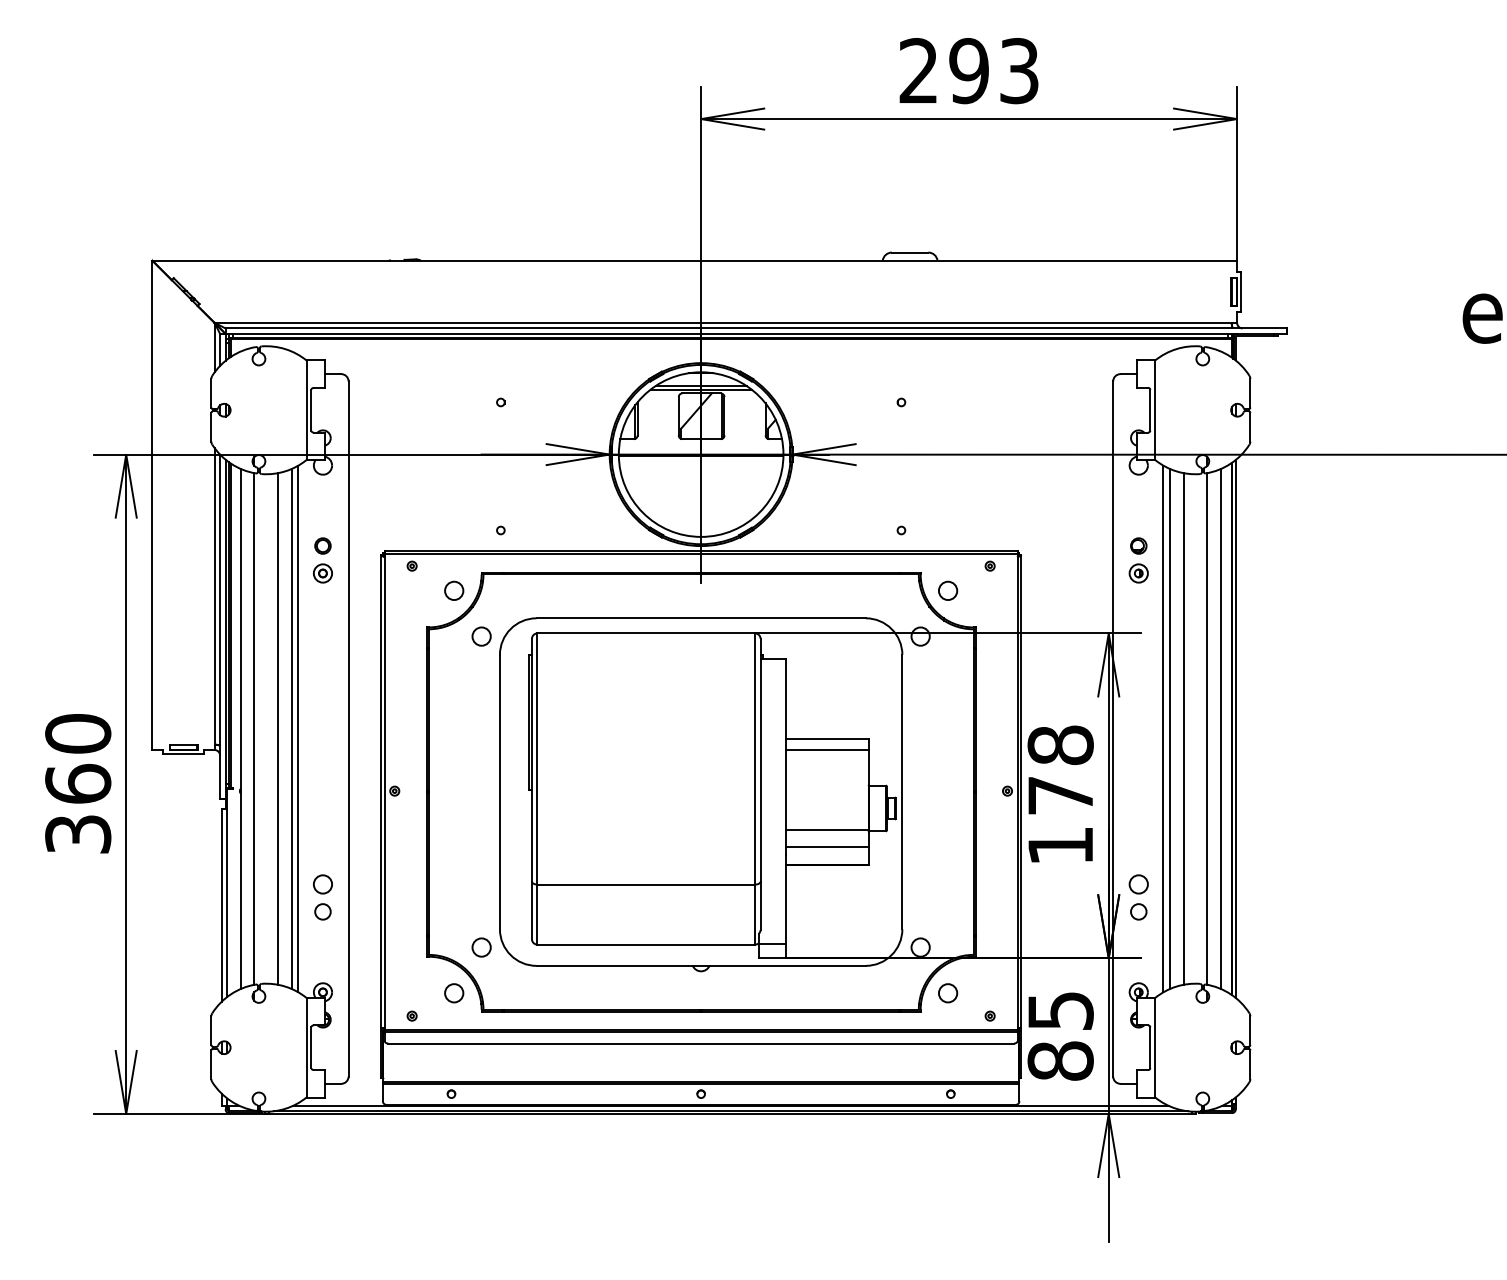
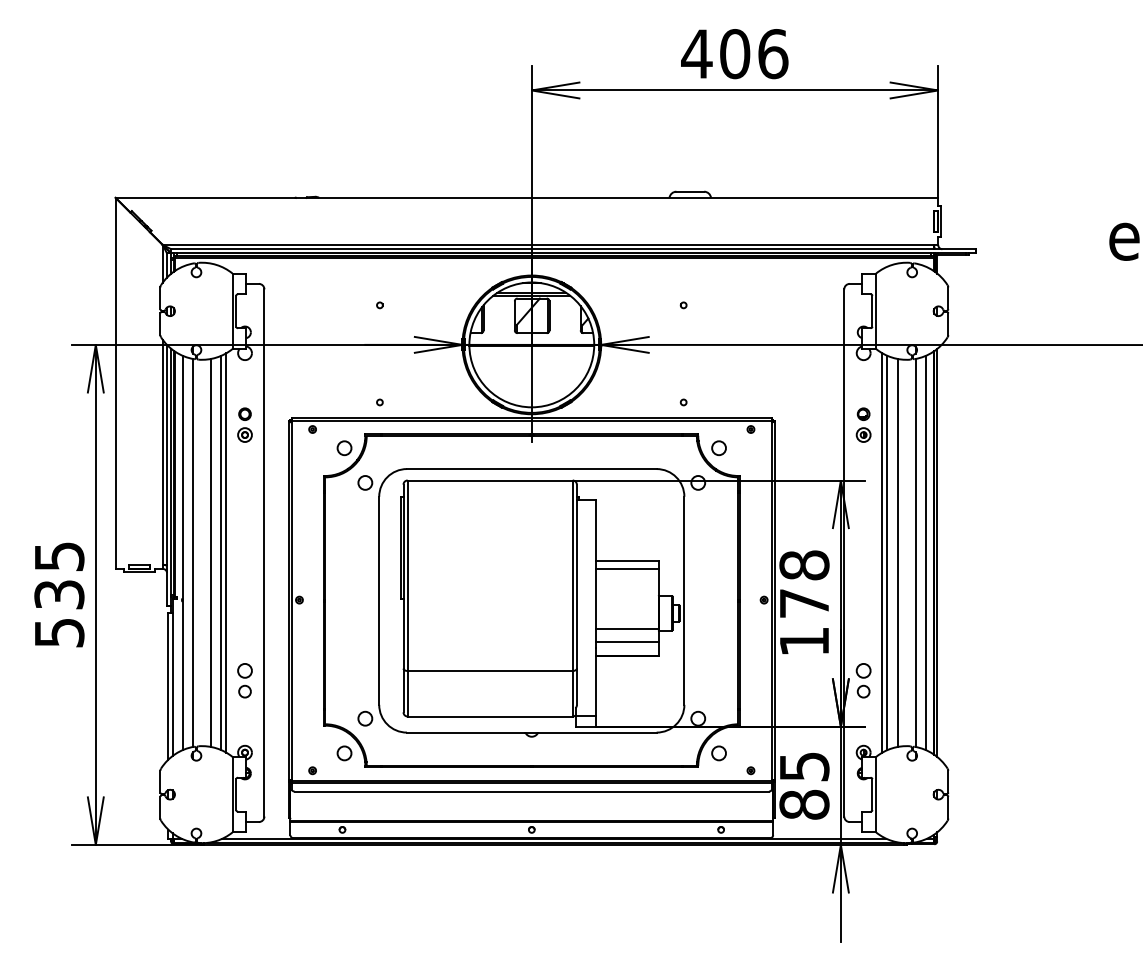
text: (968, 71) -> (734, 54), 293 -> 406
text: (78, 782) -> (59, 593), 360 -> 535

